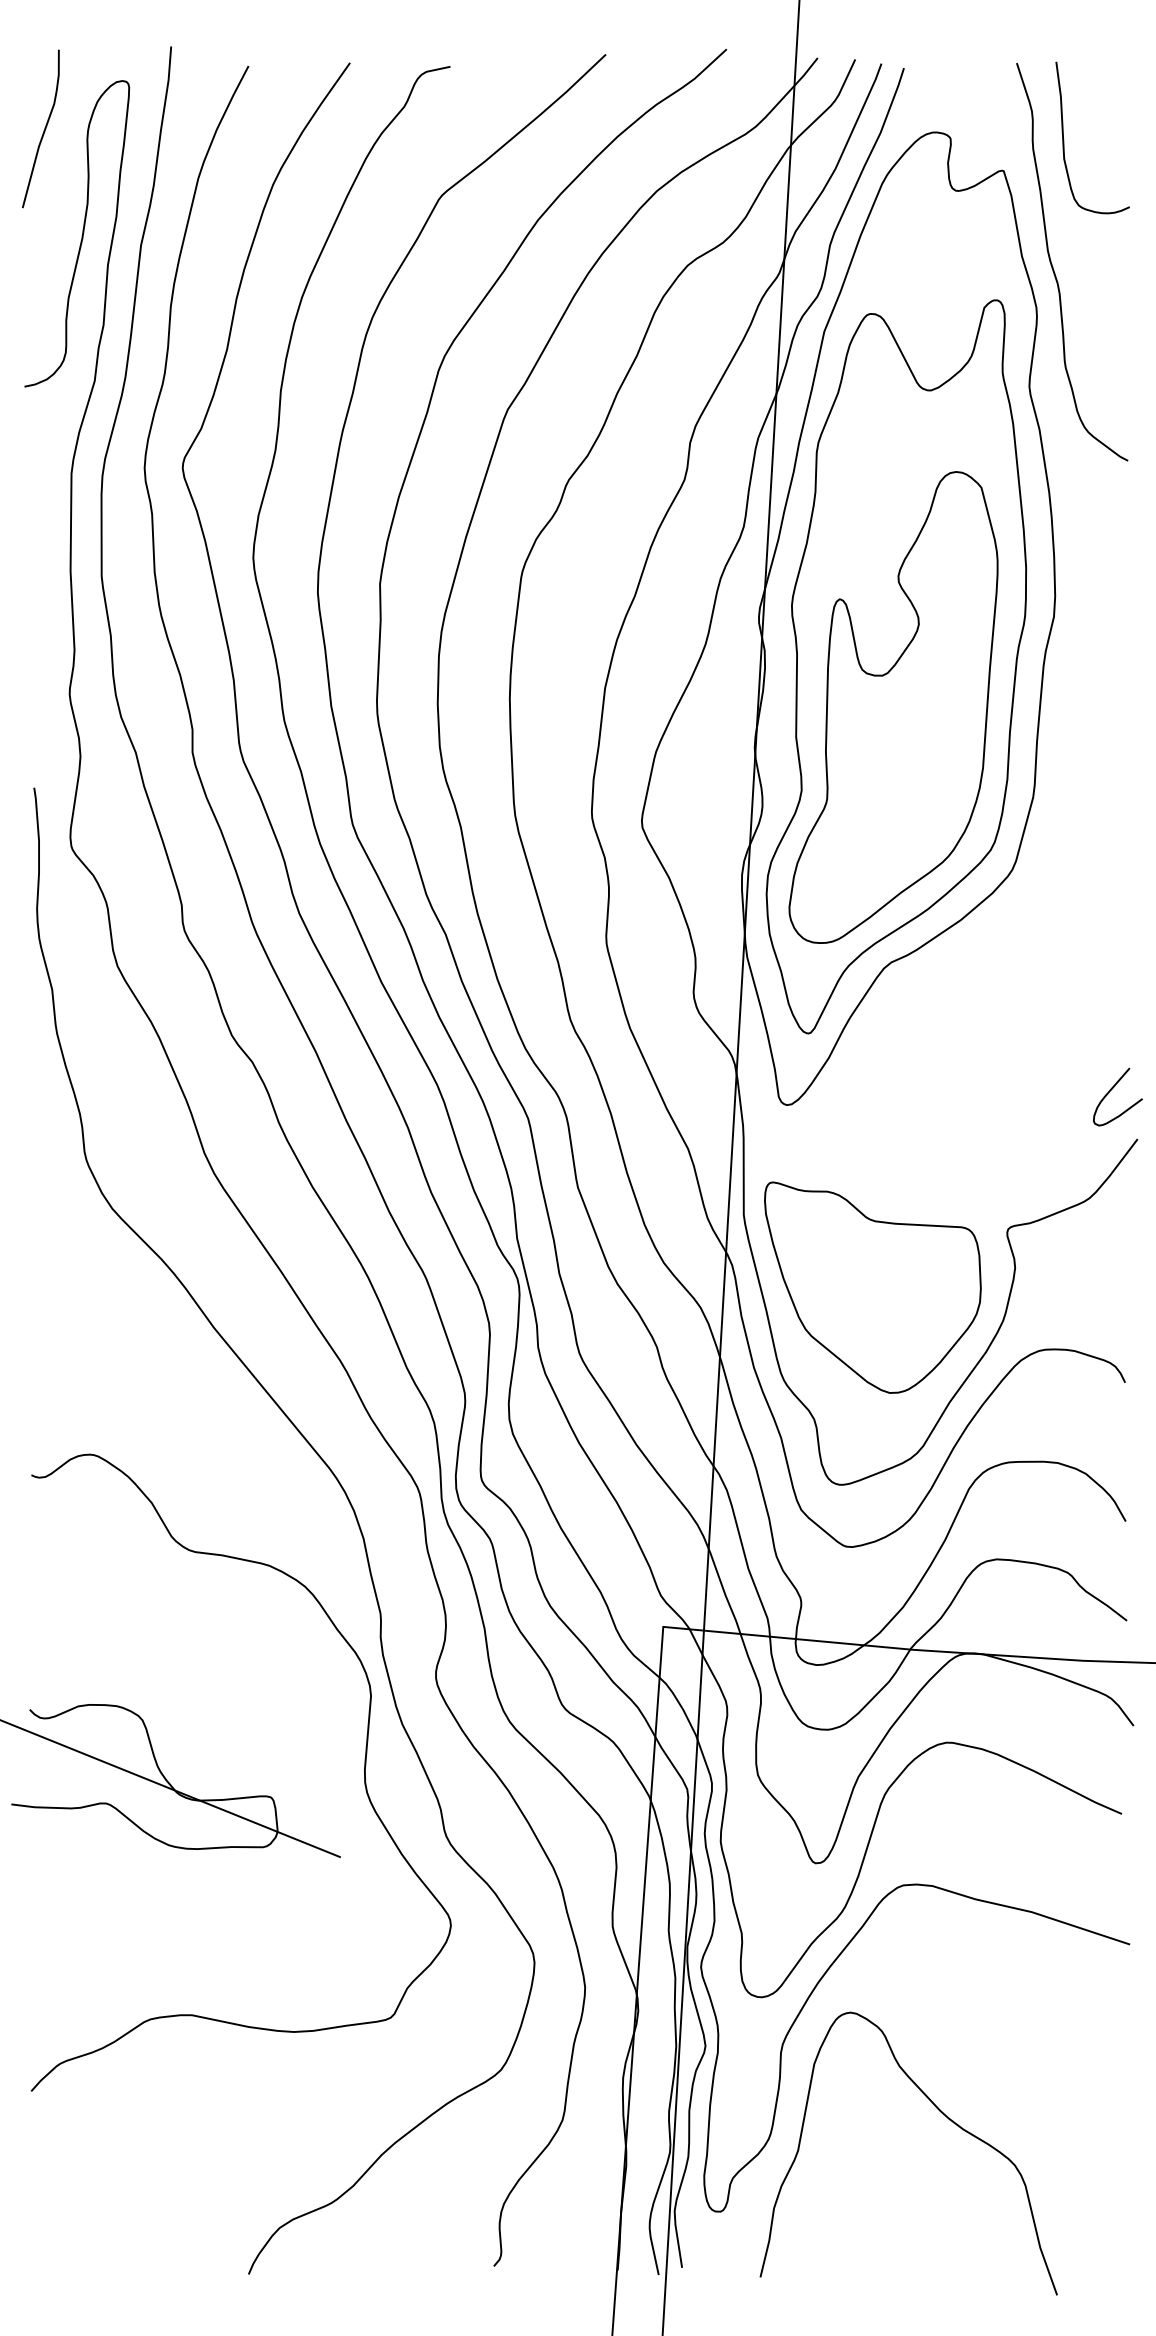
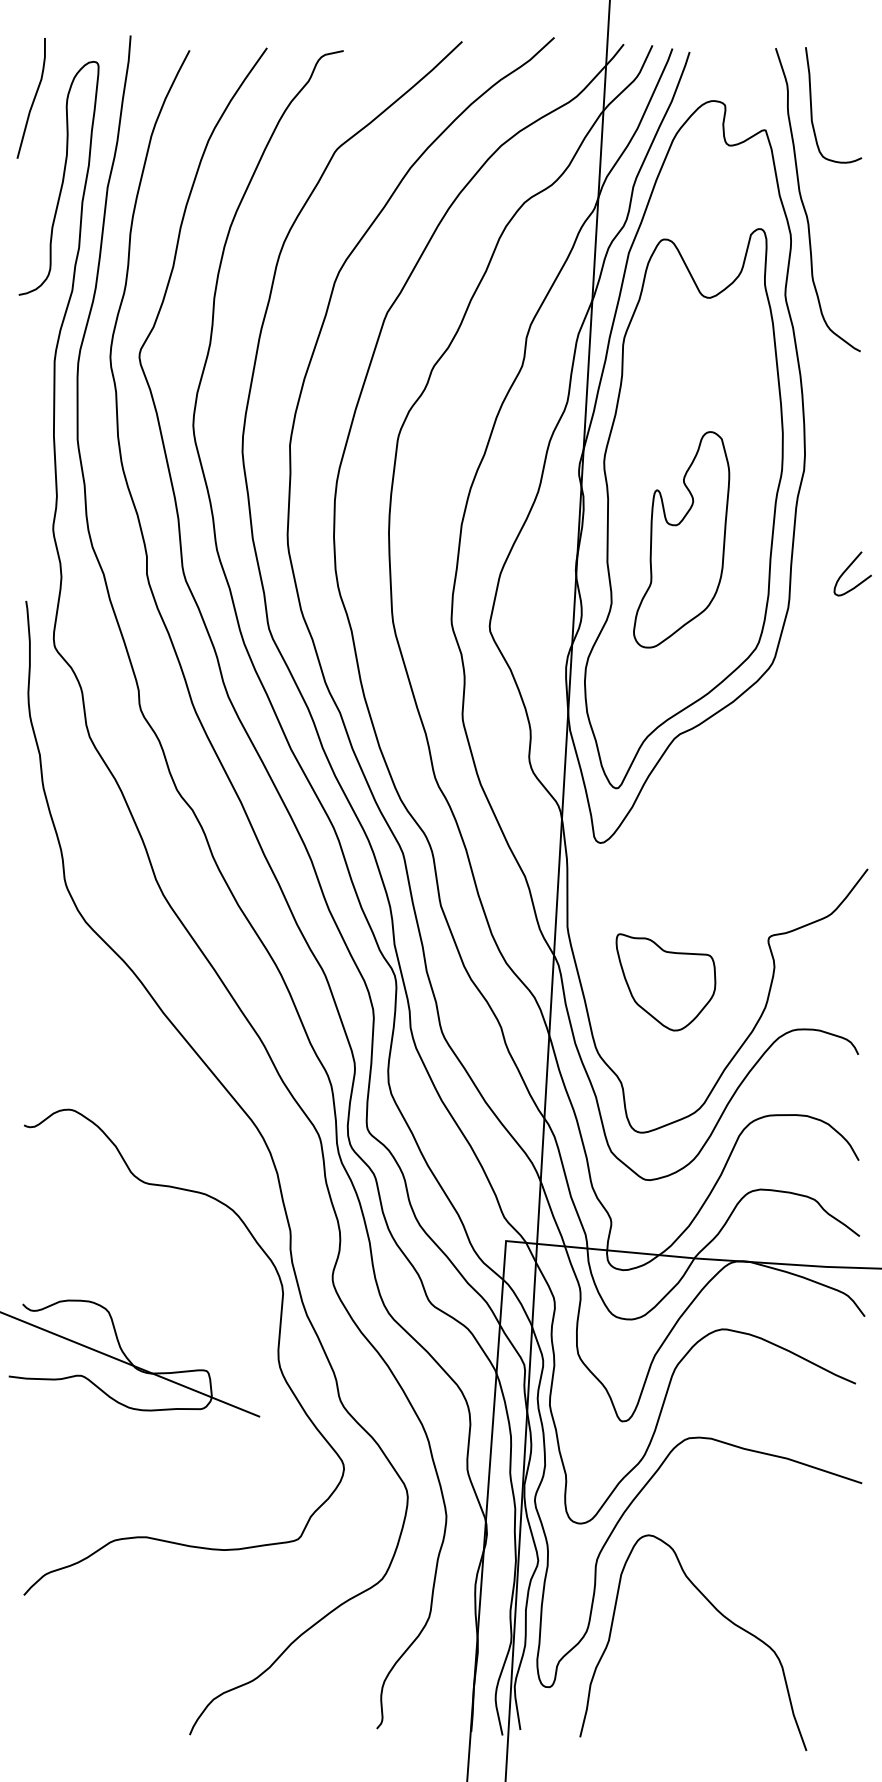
part: (893, 707) -> (681, 539), size x0.6
curve: (1109, 1093) -> (846, 571), moved
part: (872, 1287) -> (665, 982), size x0.6

